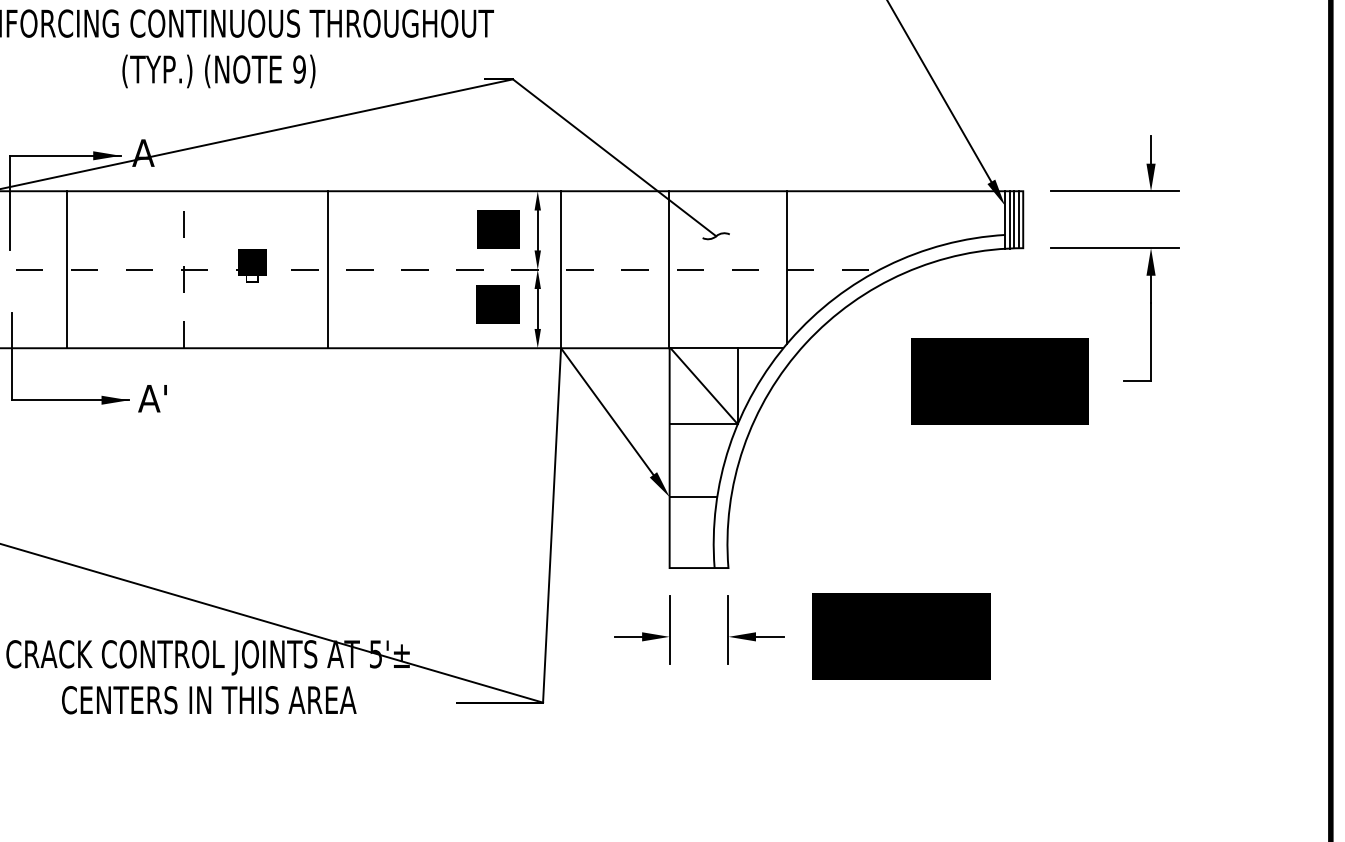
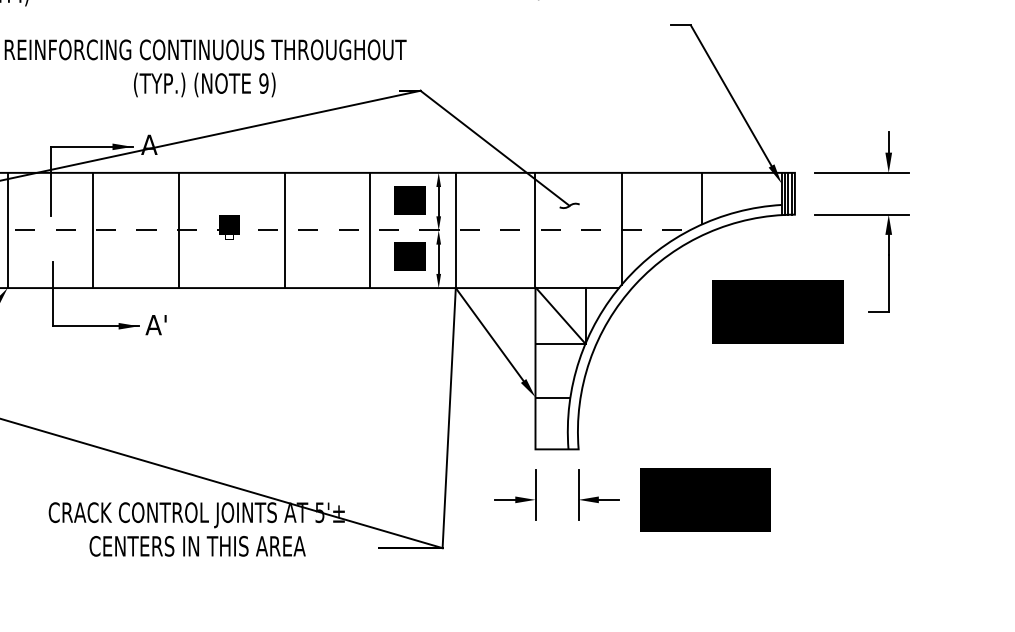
line: (897, 226) -> (702, 198), added
line: (183, 269) -> (178, 230), dashed -> solid
line: (444, 269) -> (370, 230), added

